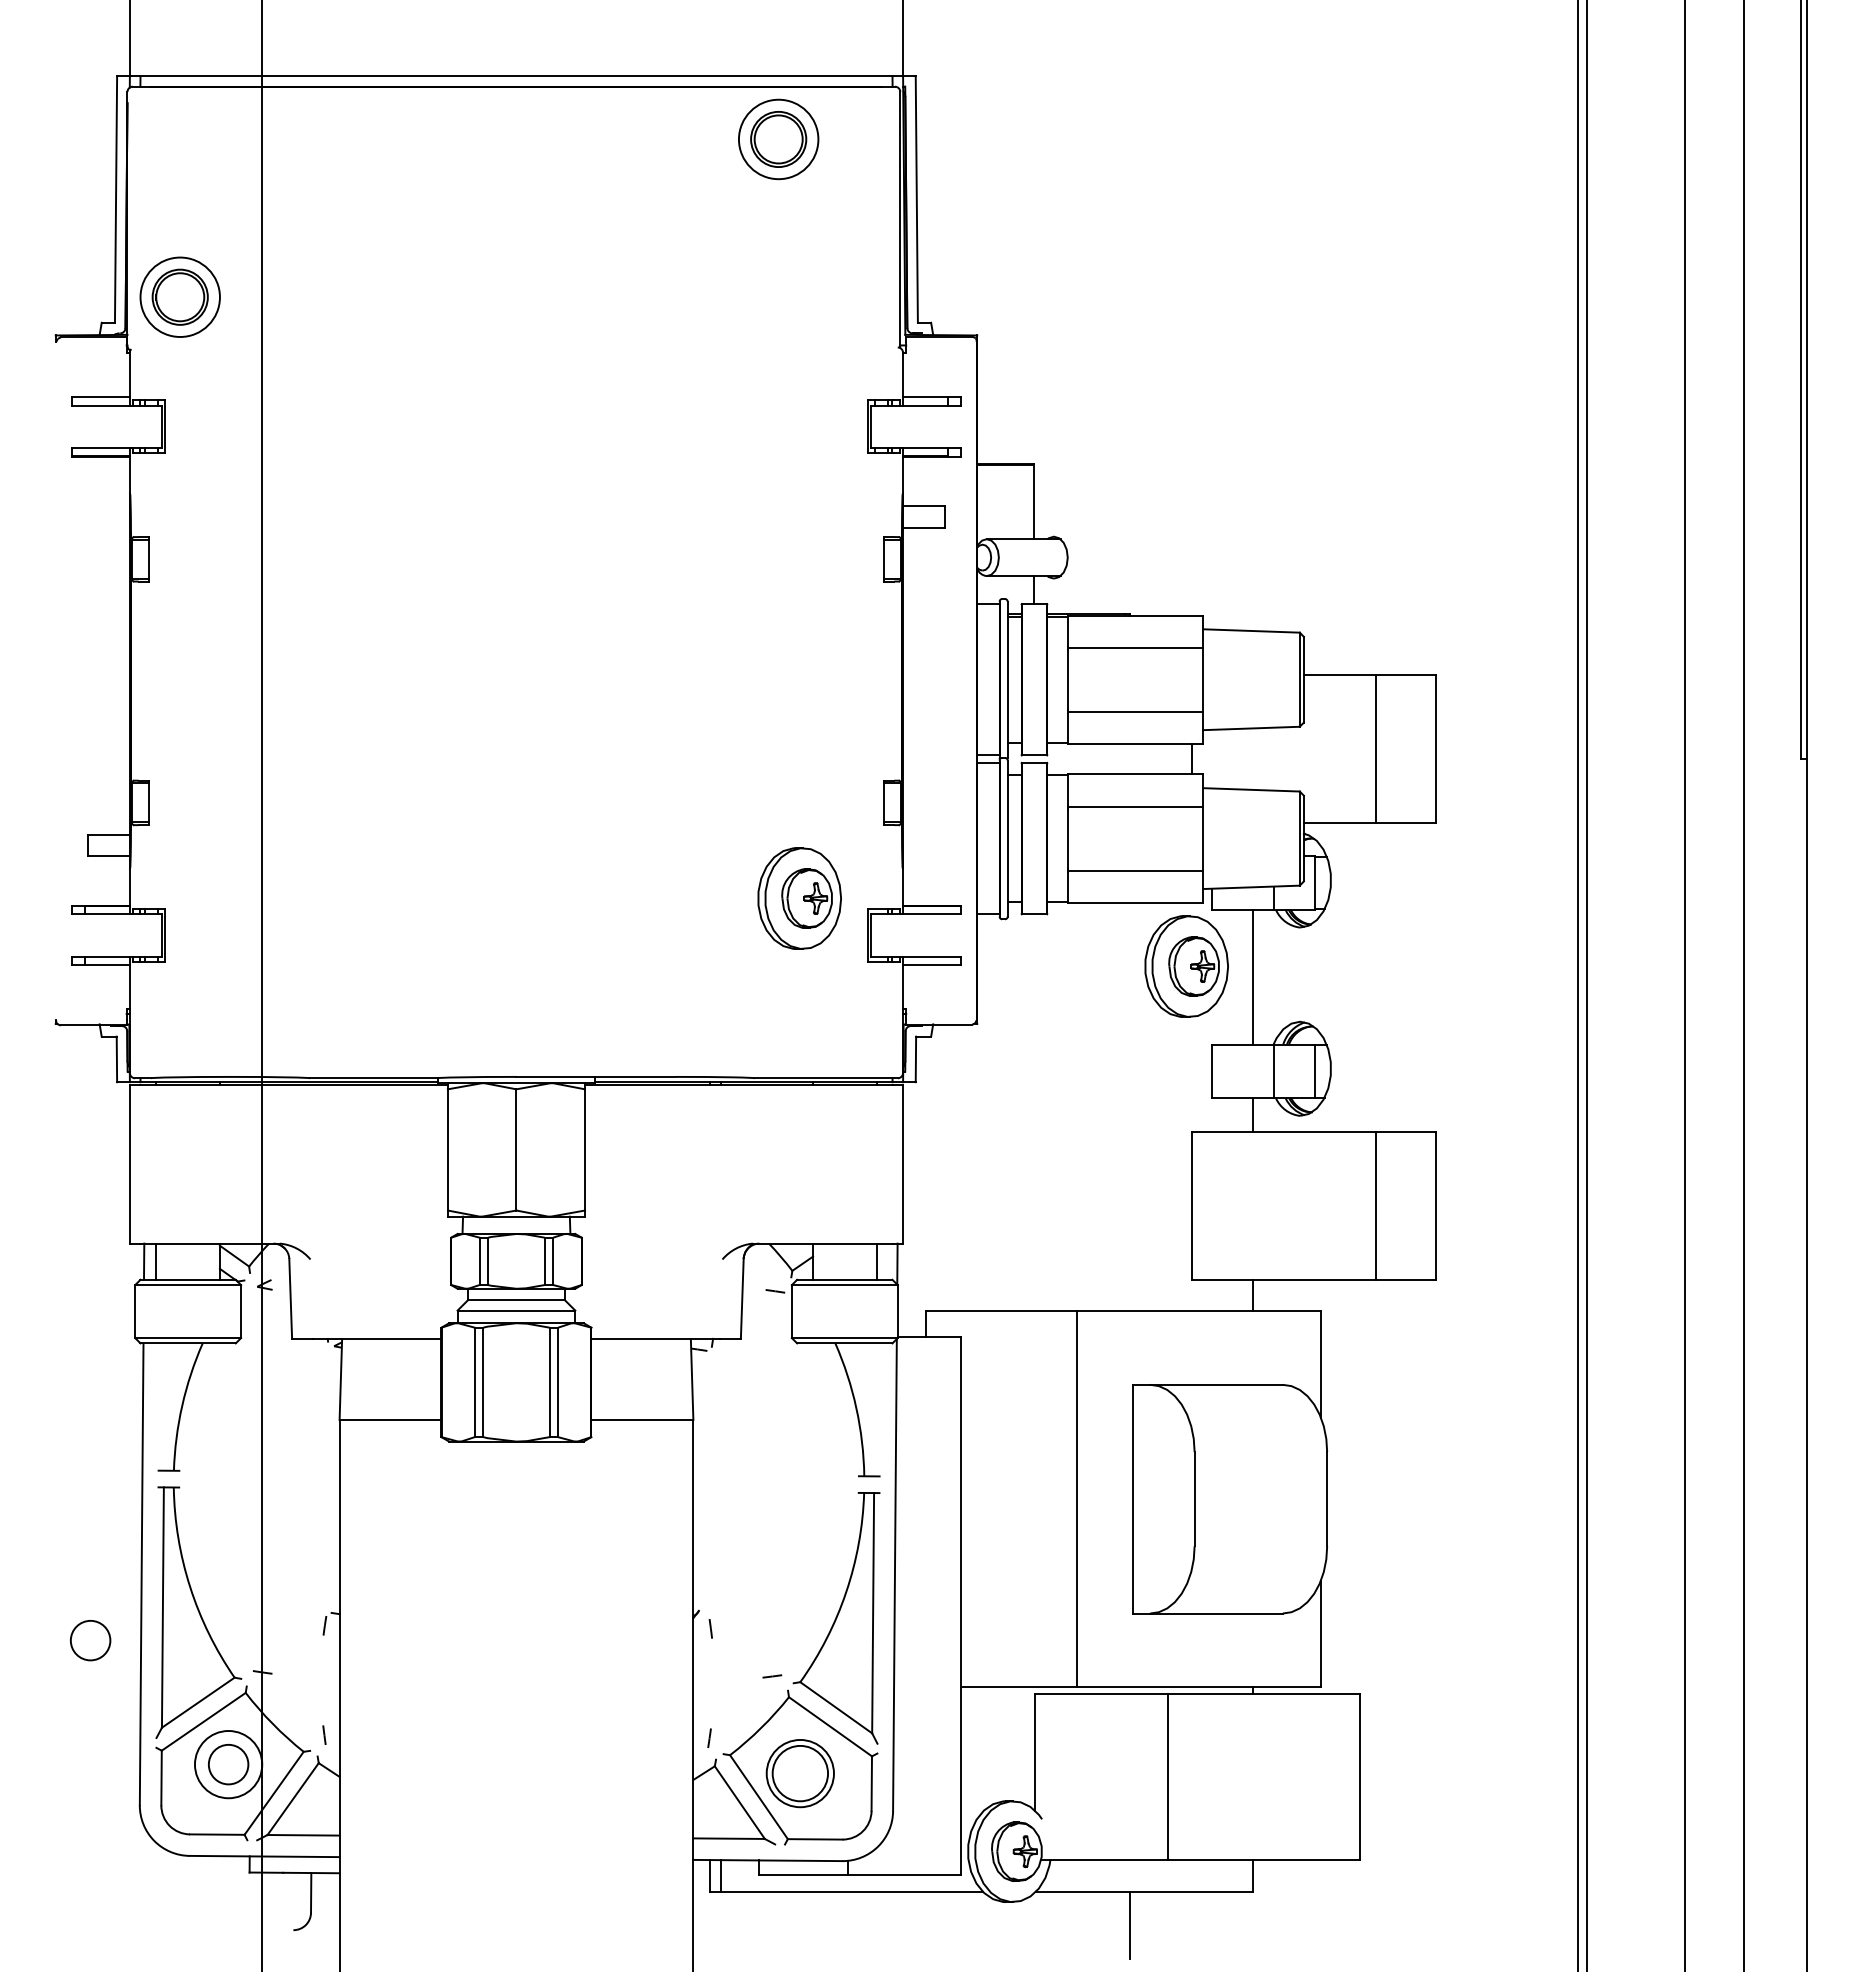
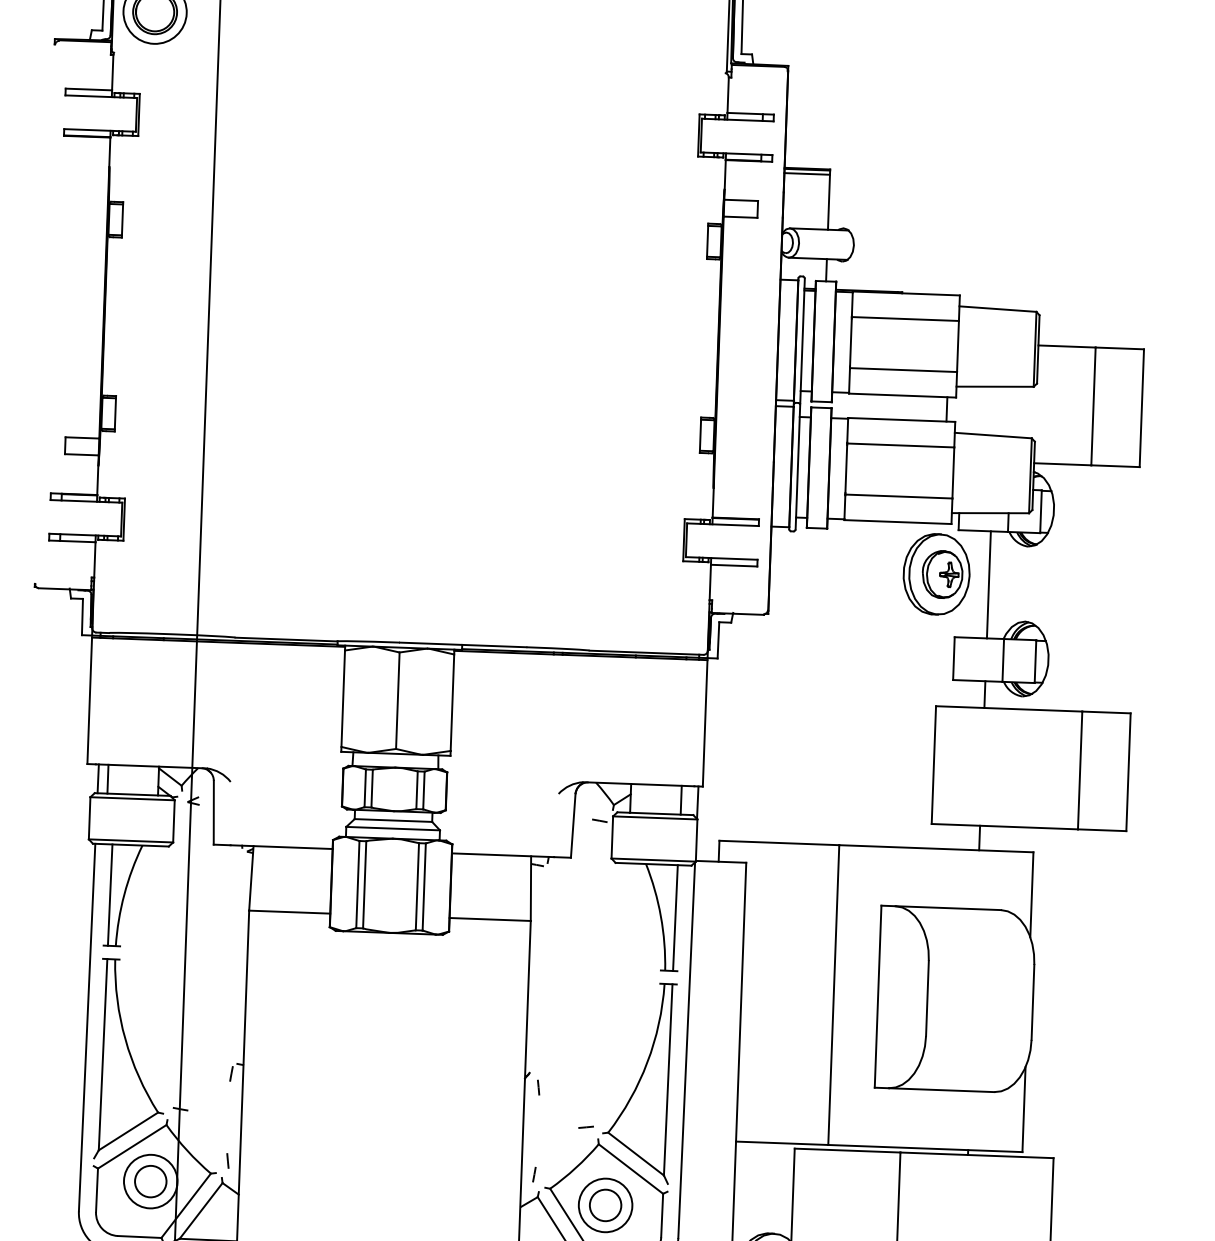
line: (1005, 470) -> (806, 174), added
part: (799, 898) -> (630, 508), removed
line: (164, 1406) -> (110, 894), added
line: (874, 1409) -> (675, 917), added
circle: (90, 1640) -> (44, 1078), removed
circle: (800, 1773) -> (605, 1205), size x0.71

